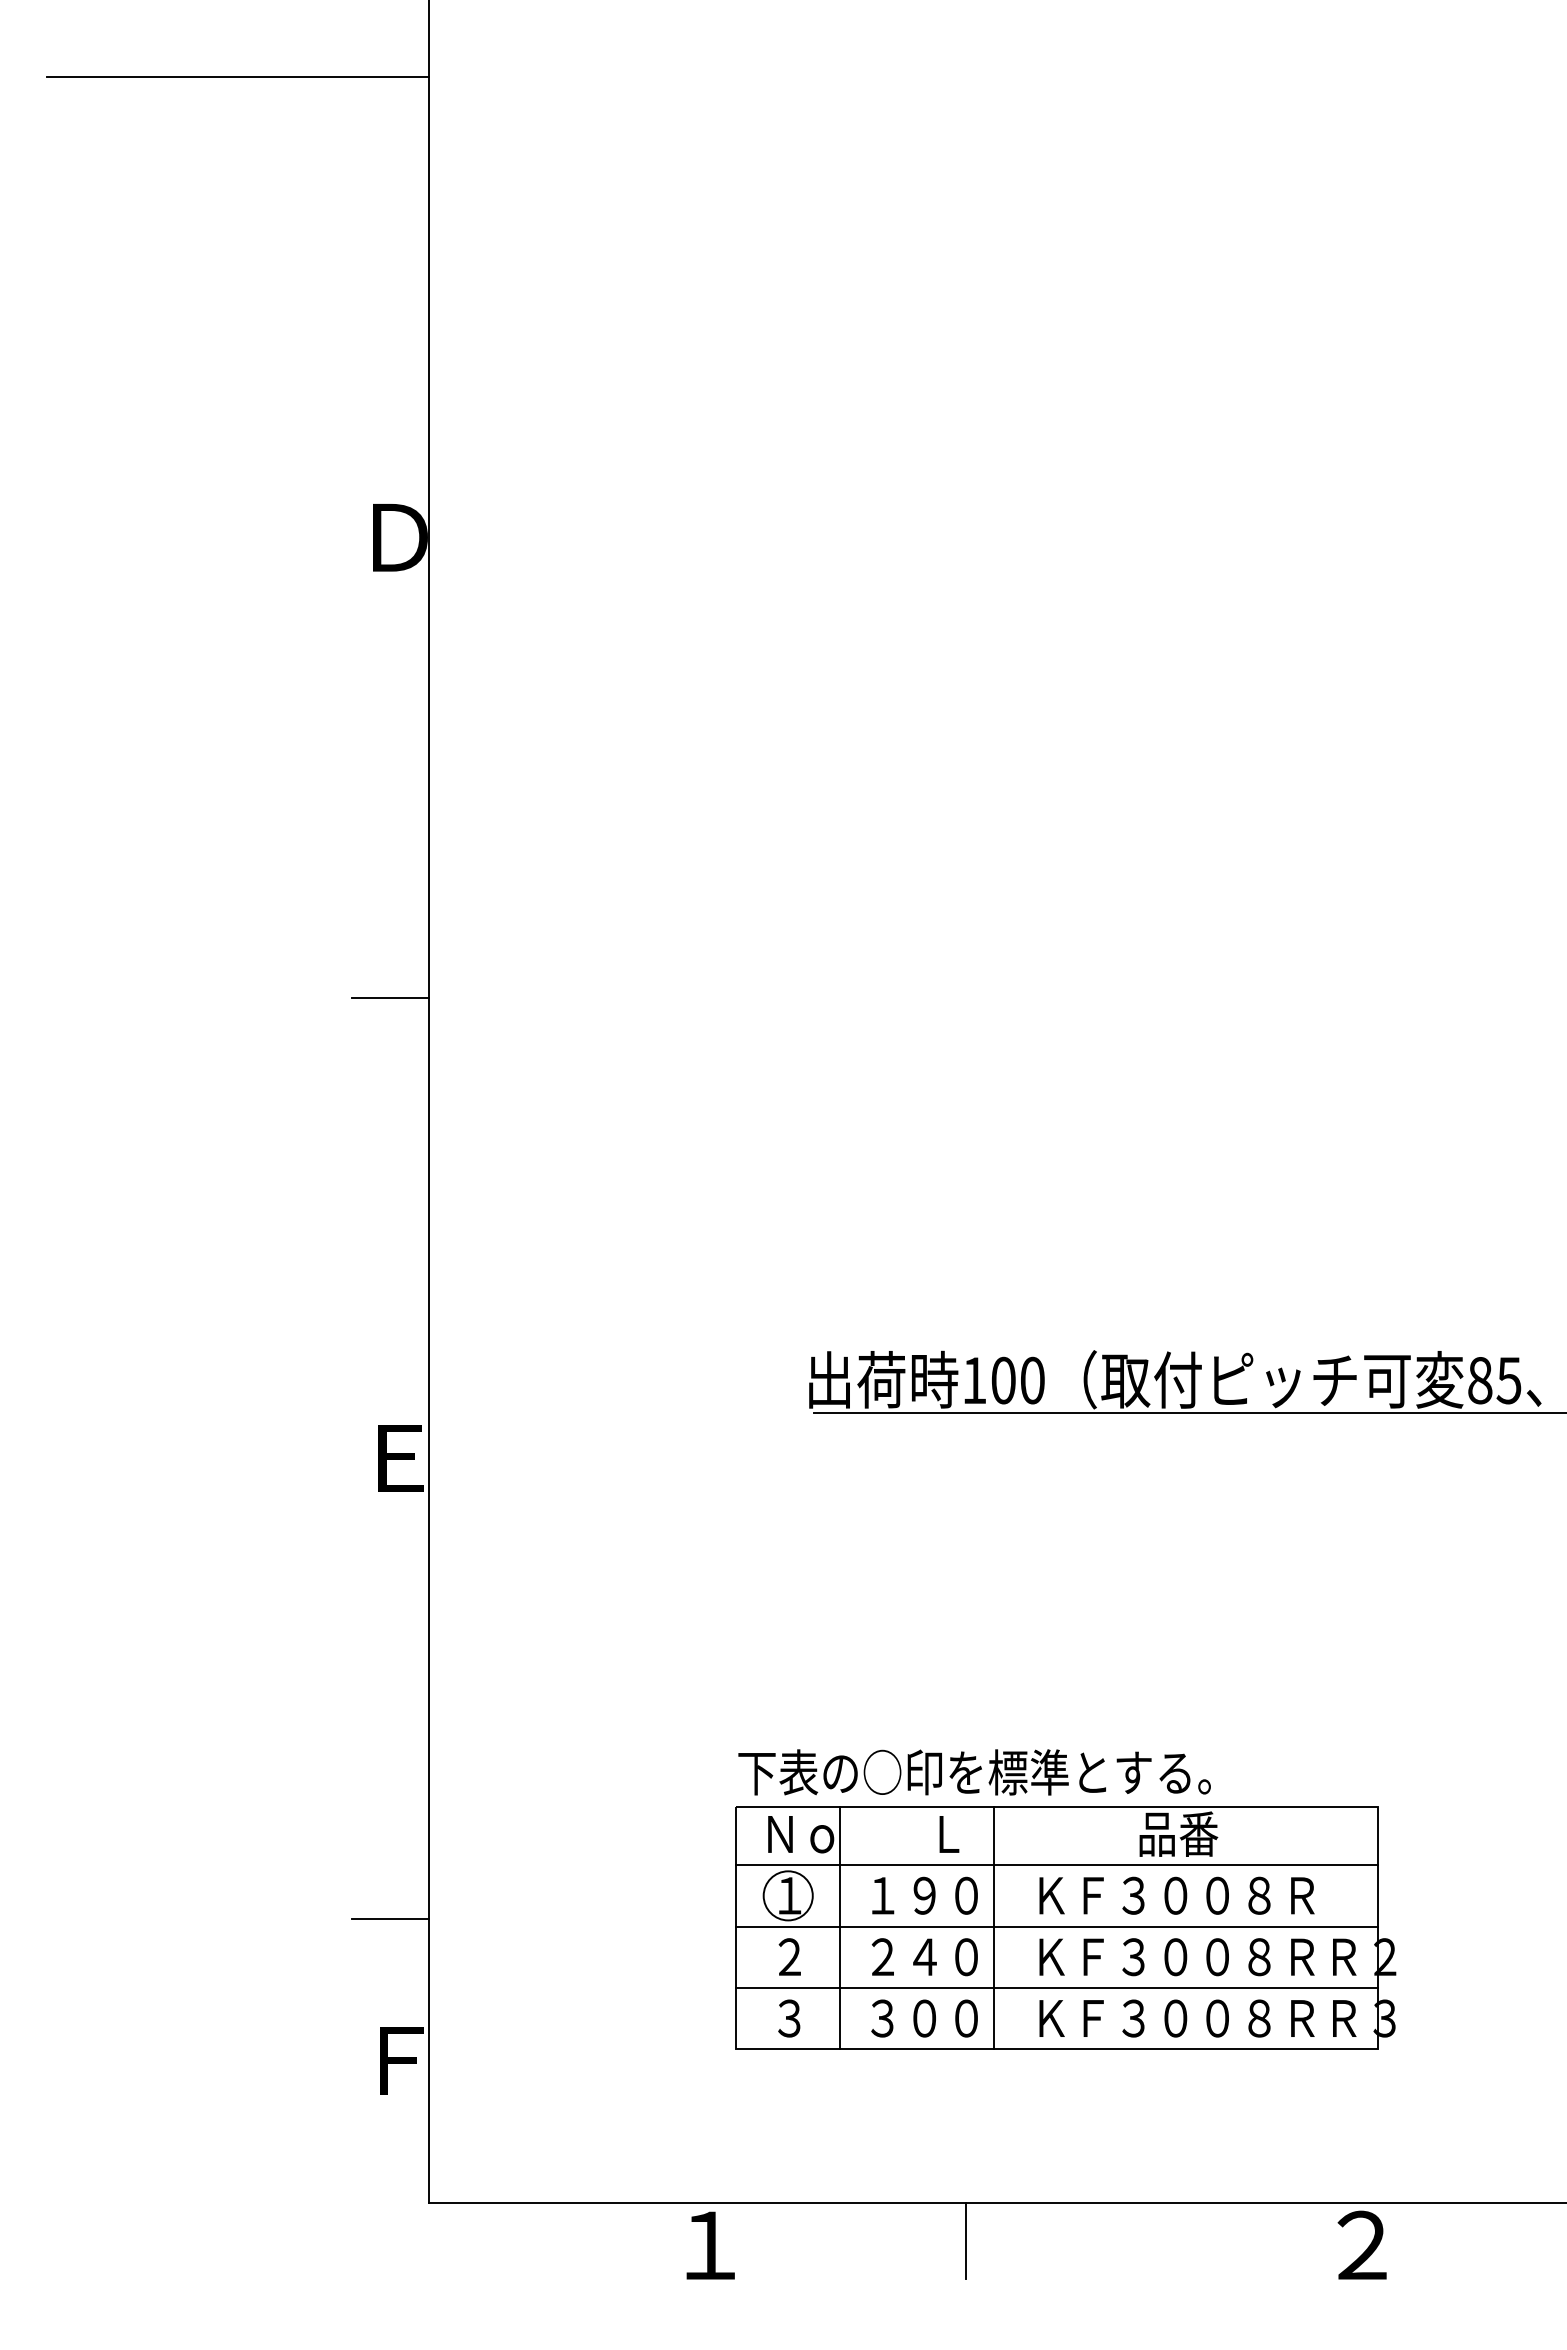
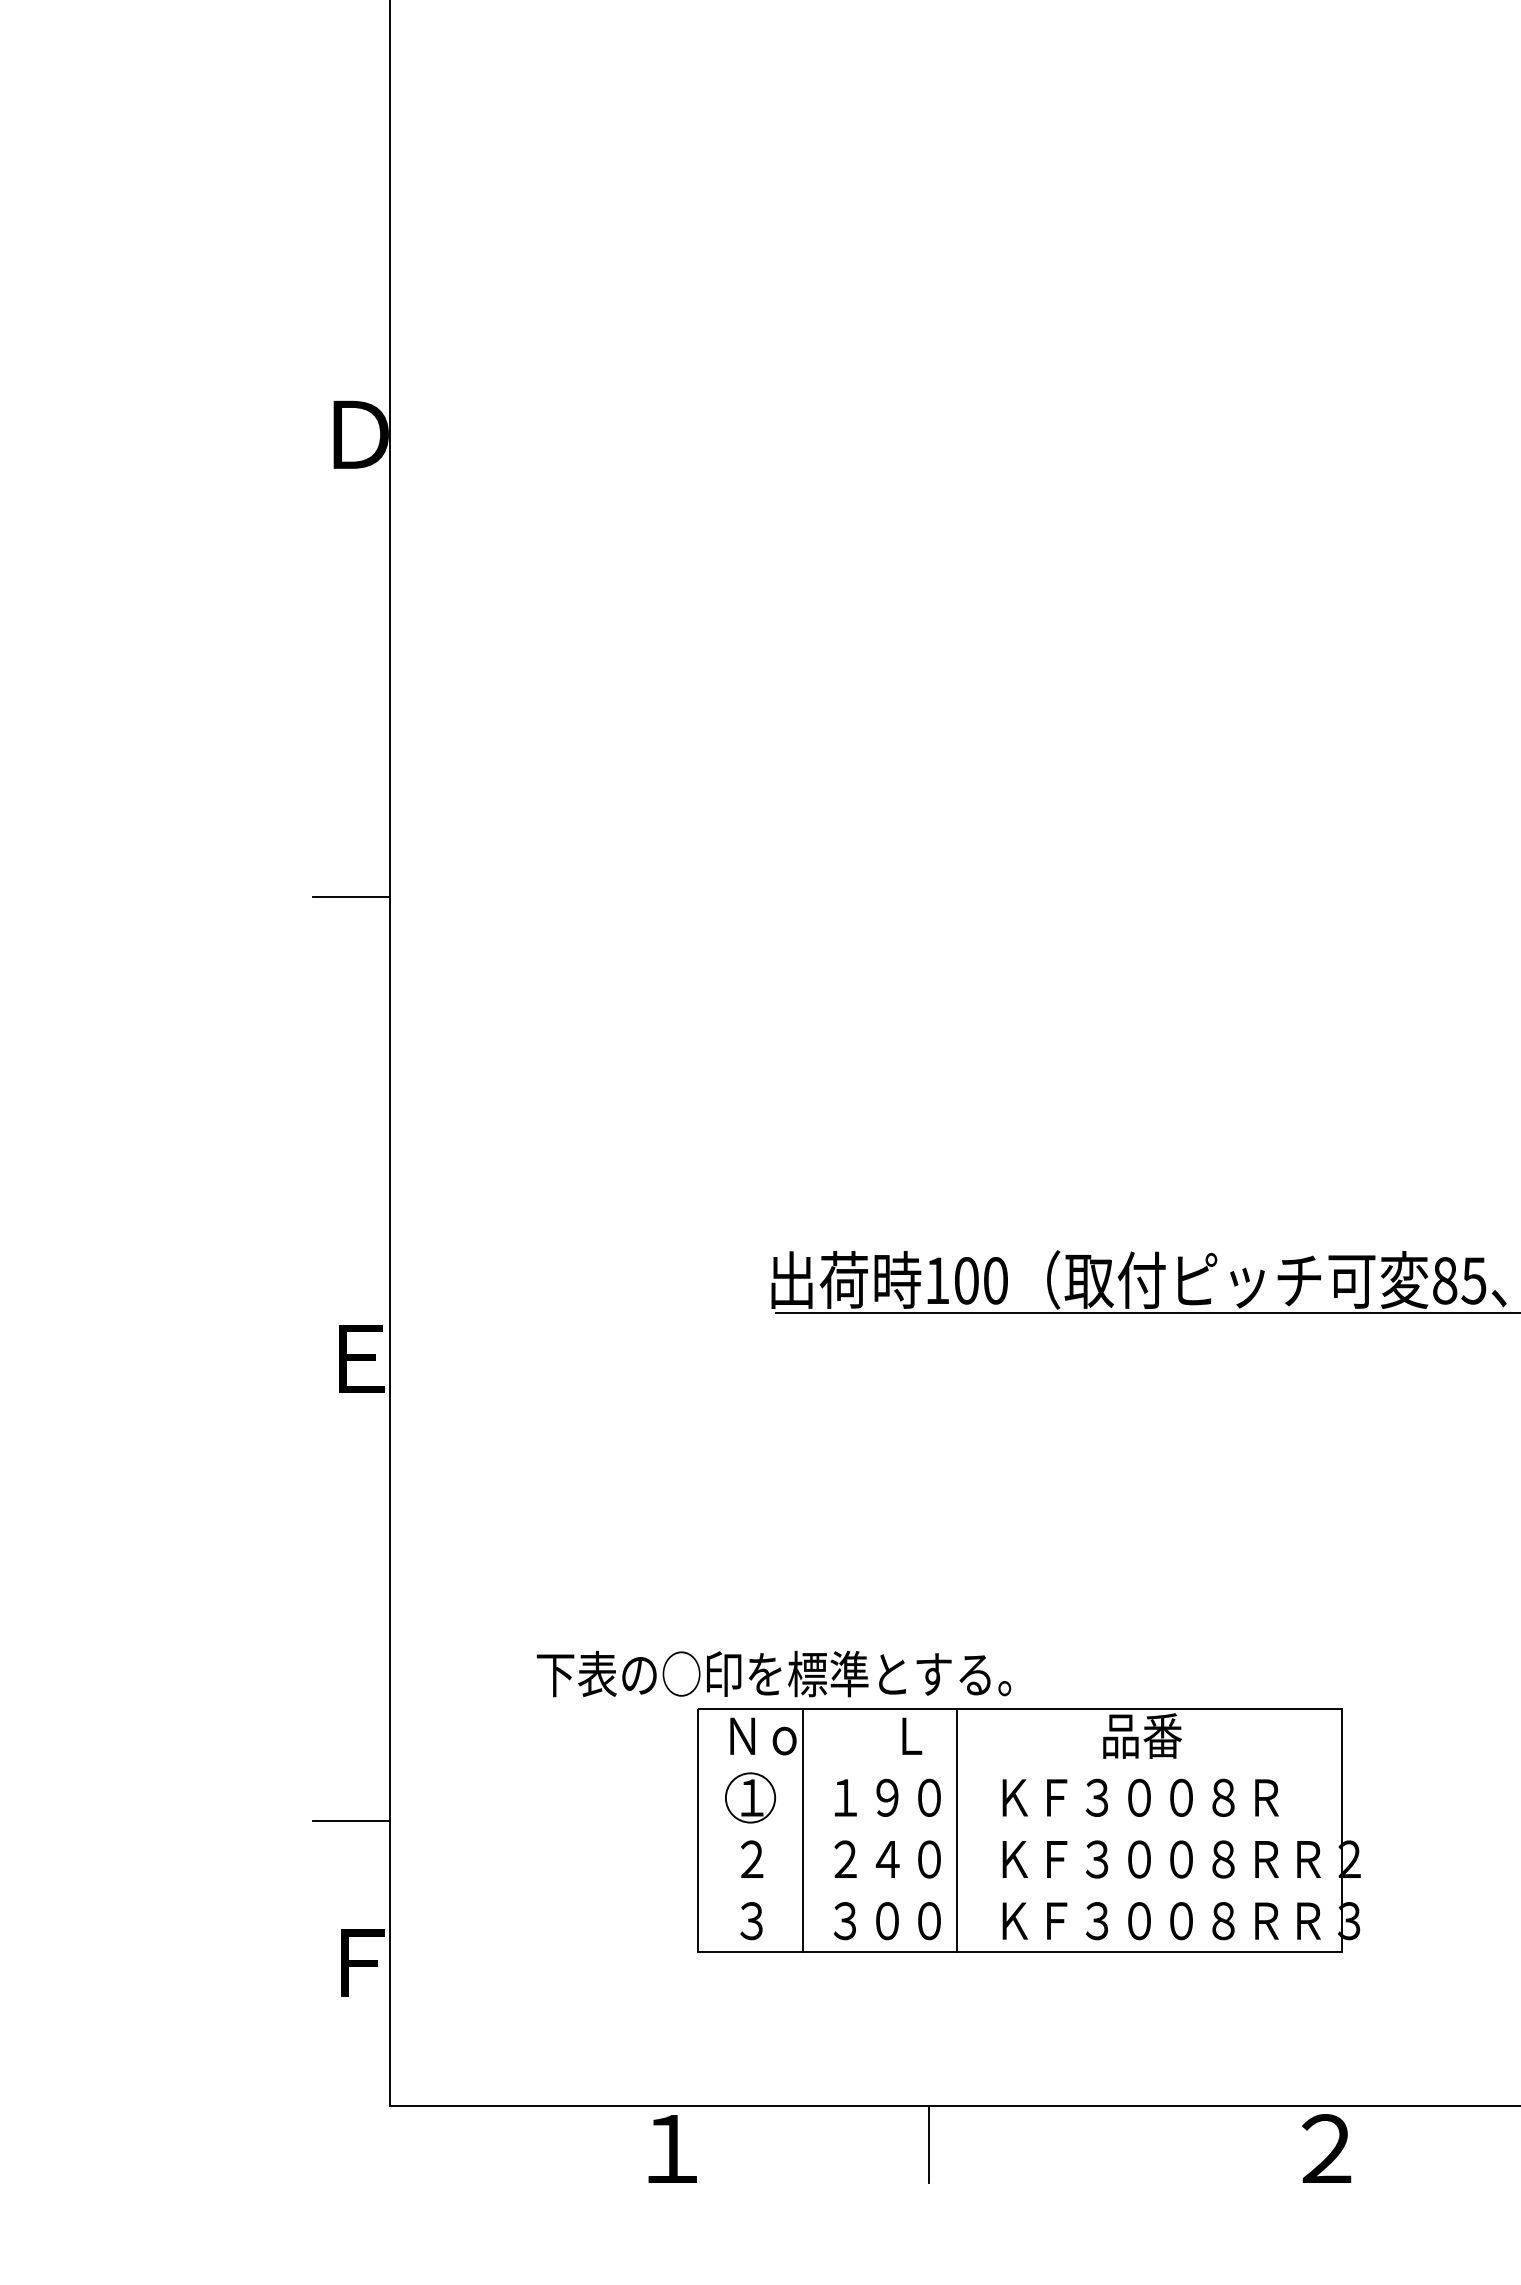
text: (974, 1772) -> (773, 1674), moved
line: (1056, 1865) -> (1019, 1767), removed
line: (1056, 1926) -> (1019, 1828), removed
line: (1056, 1987) -> (1019, 1889), removed

